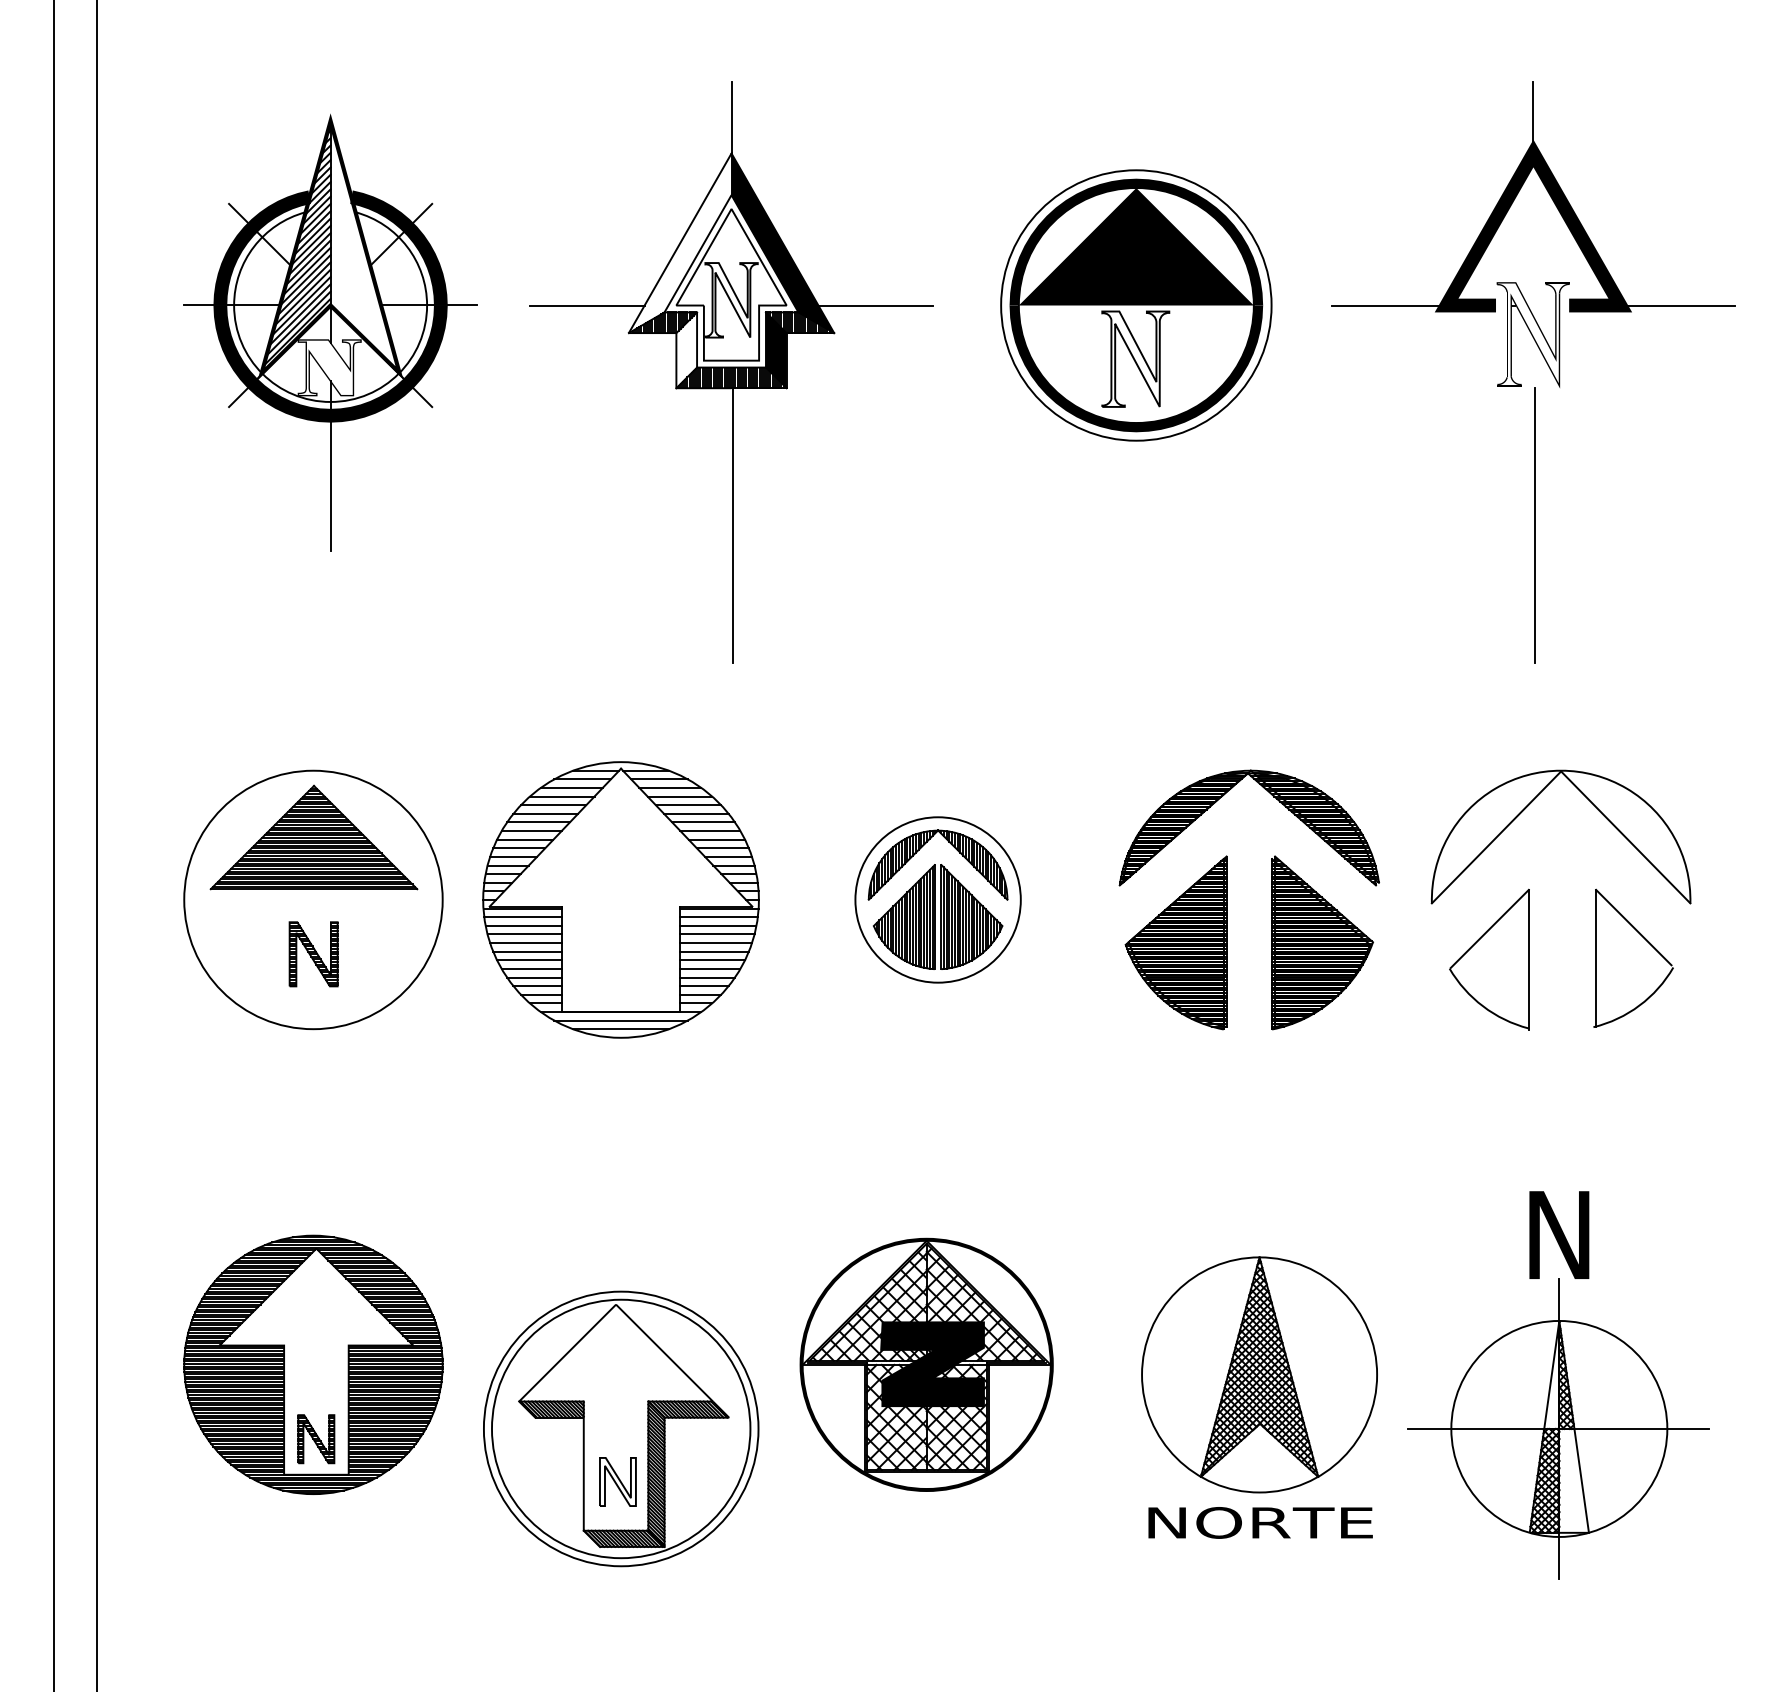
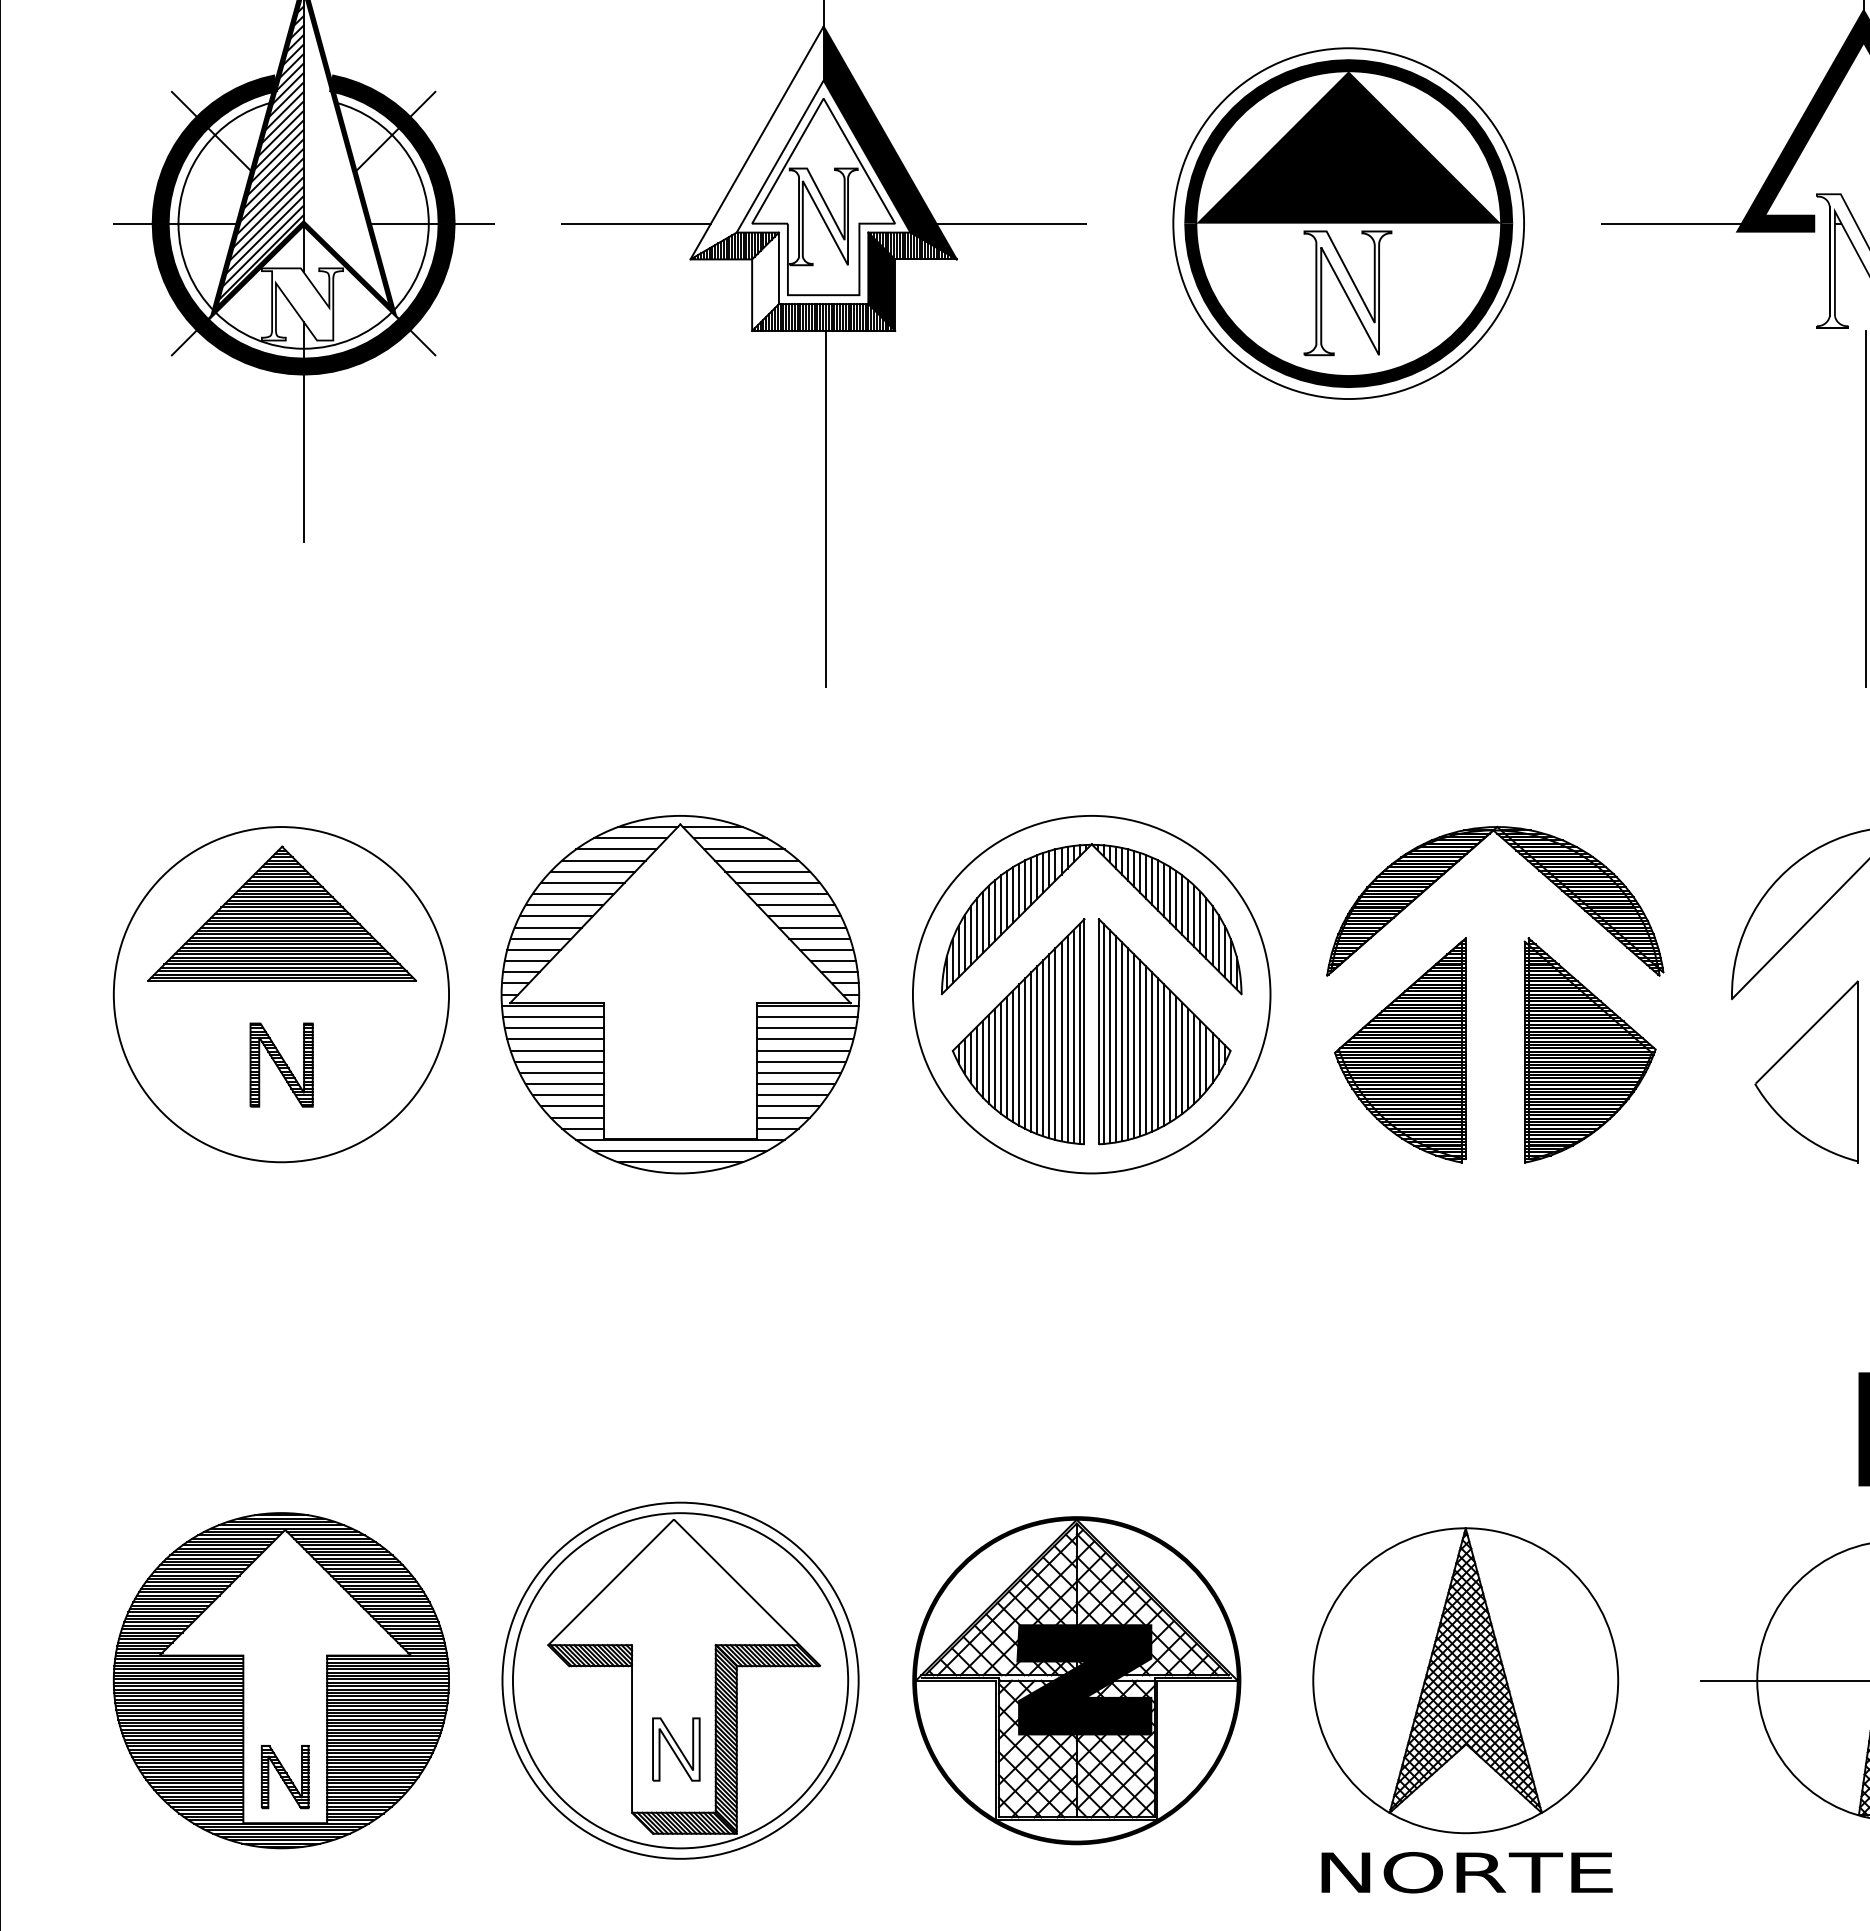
part: (937, 899) -> (1090, 994), size x1.67
part: (313, 1364) -> (281, 1680), moved
part: (926, 1364) -> (1076, 1680), moved
part: (1259, 1397) -> (1465, 1709), moved

